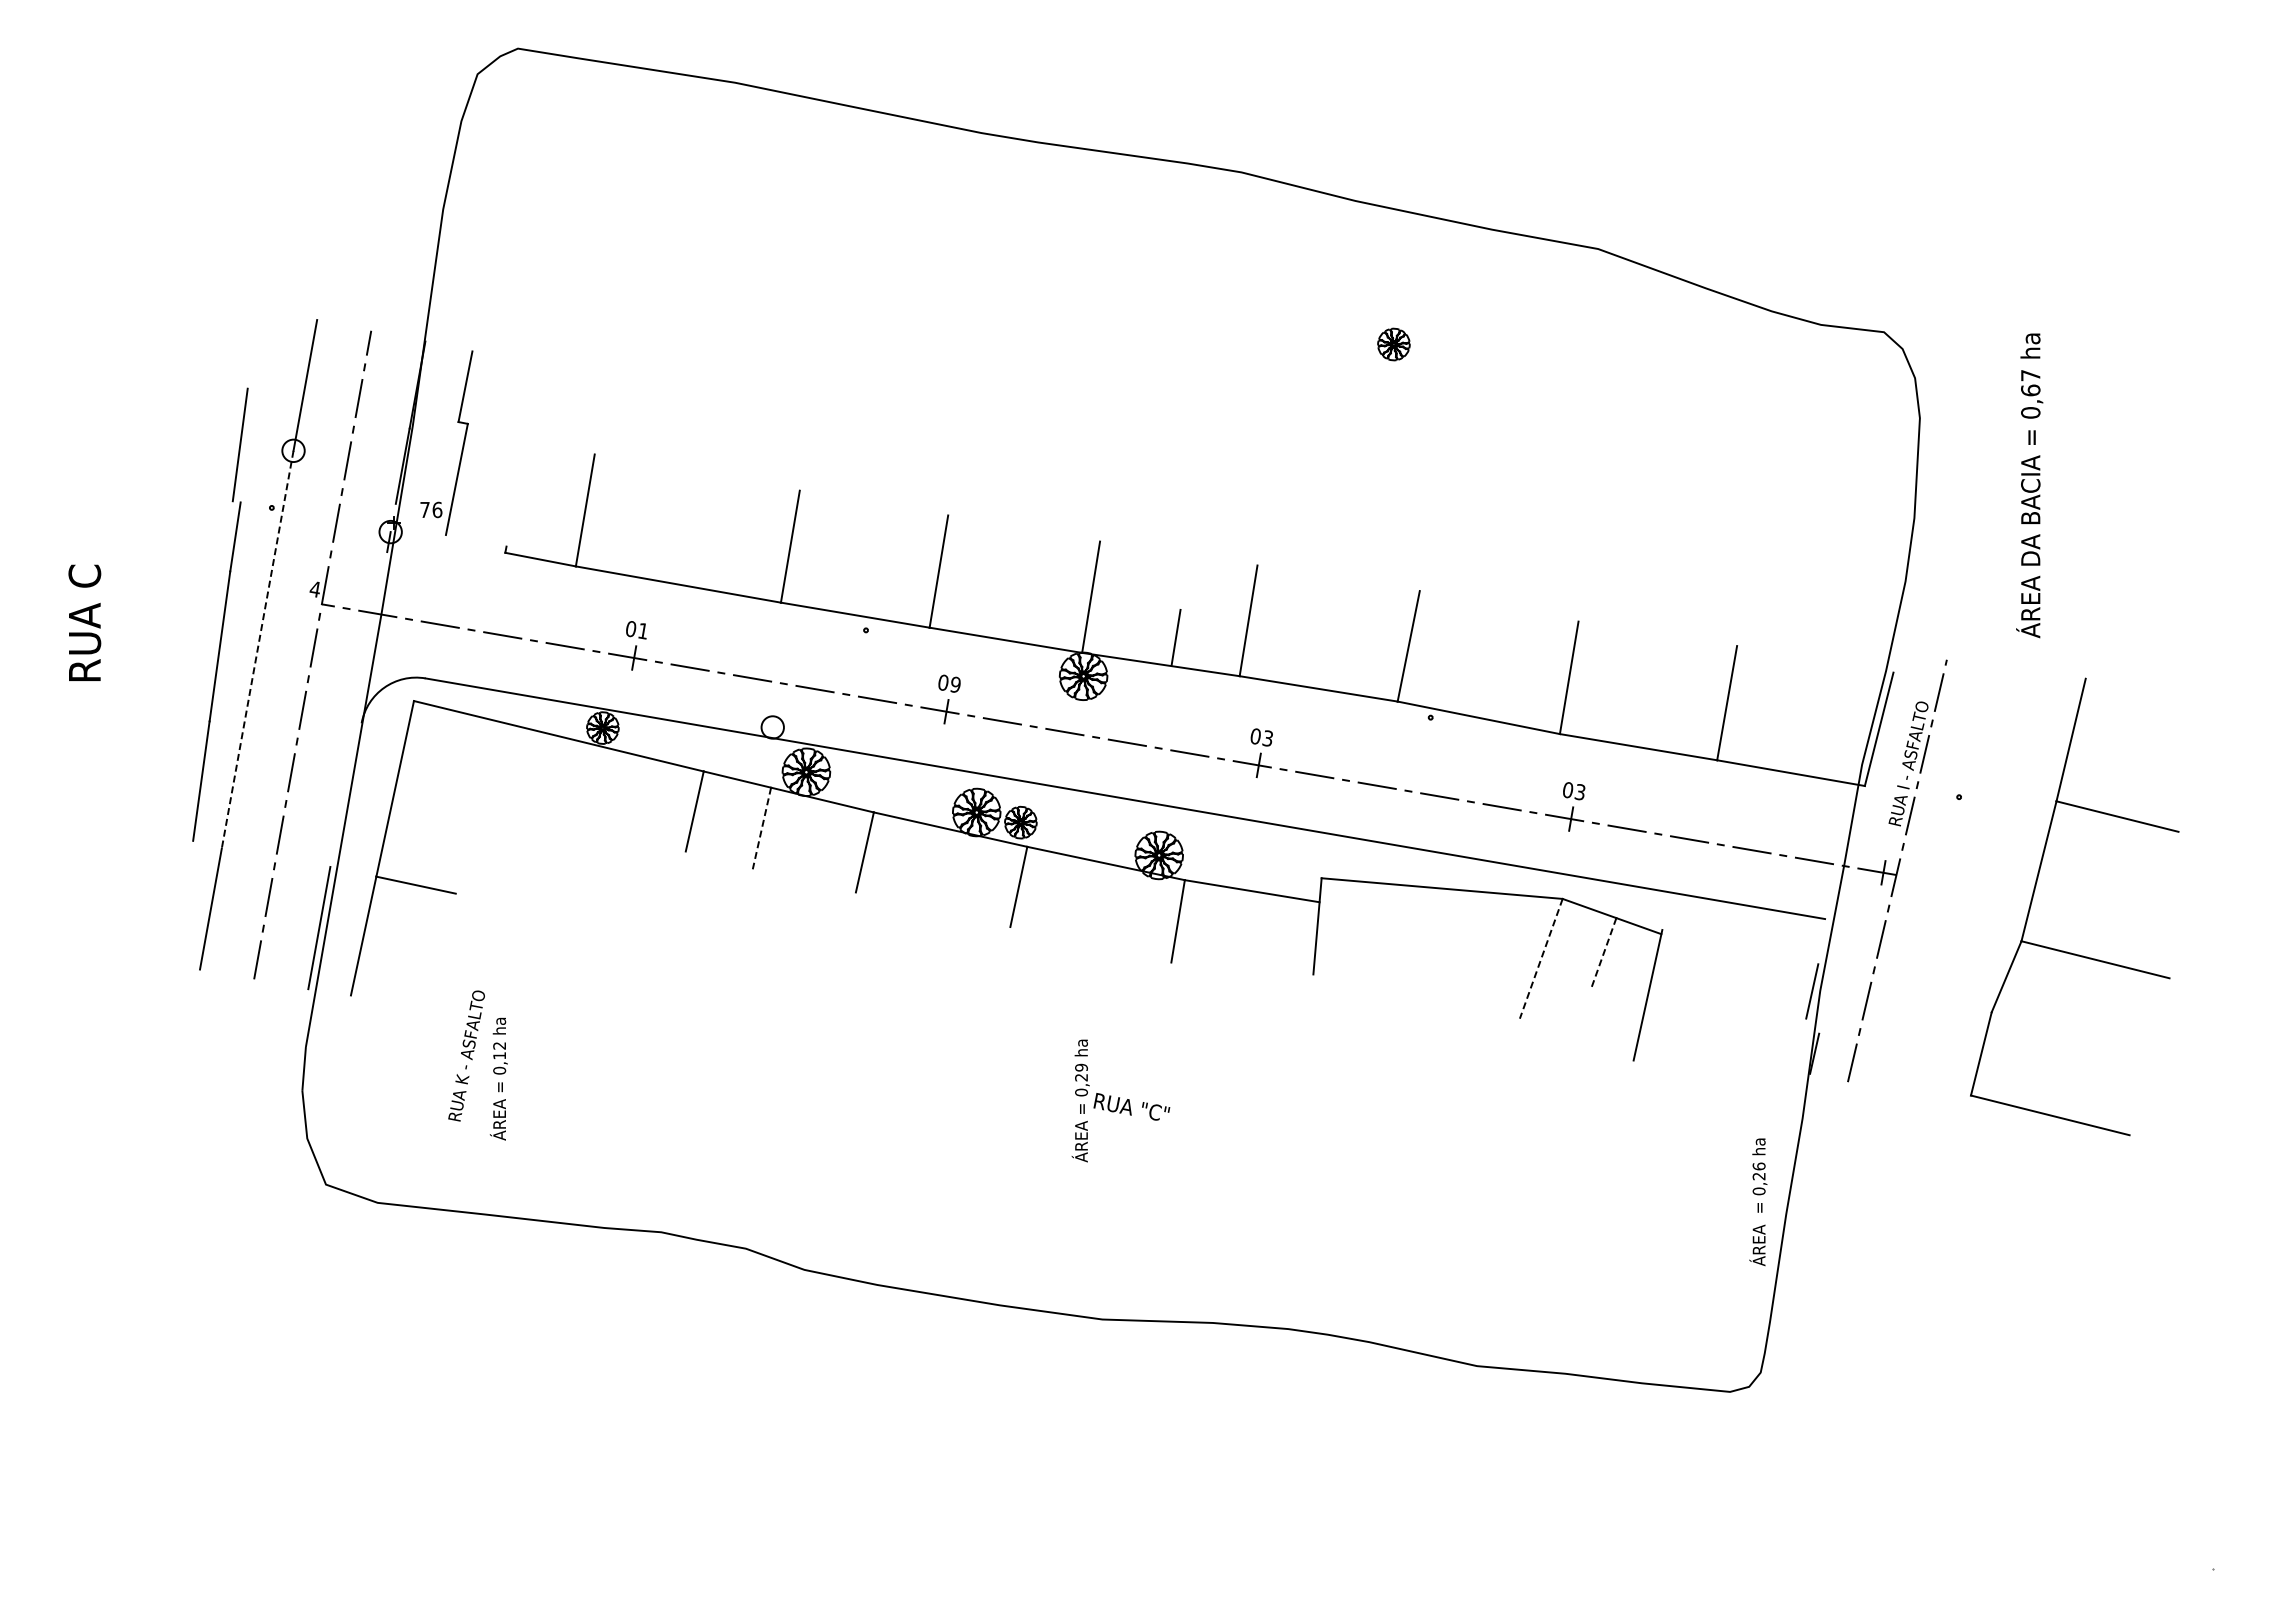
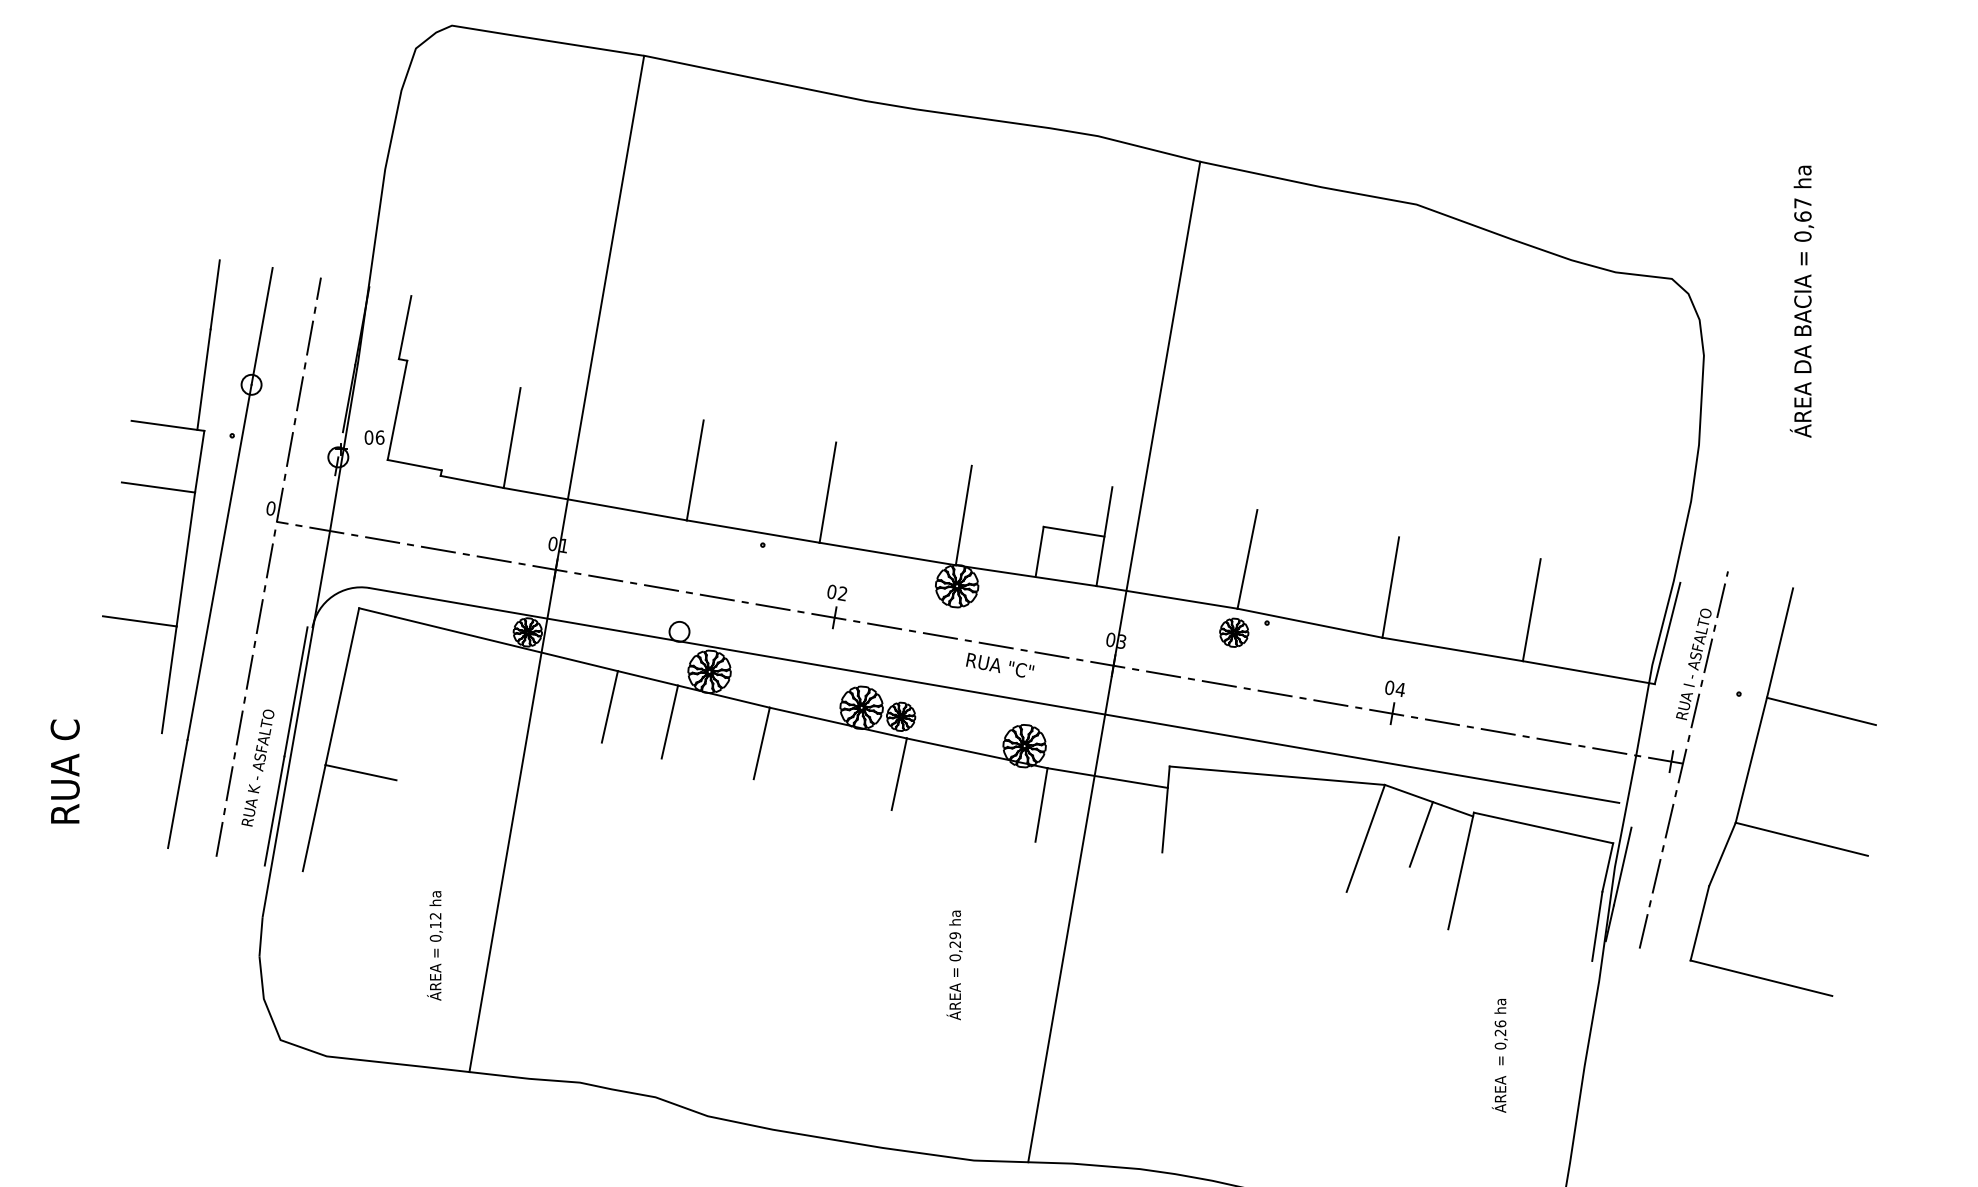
part: (1393, 344) -> (1233, 632), moved
line: (252, 349) -> (214, 294), added
text: (2029, 485) -> (1801, 301), moved
line: (199, 496) -> (167, 425), added
text: (424, 509) -> (368, 437), 76 -> 06
line: (475, 540) -> (414, 464), added
line: (189, 565) -> (158, 487), added
text: (314, 589) -> (270, 508), 4 -> 0
line: (1214, 614) -> (1074, 530), added
text: (84, 622) -> (64, 771), moved
line: (257, 650) -> (219, 563), dashed -> solid
line: (635, 651) -> (556, 564), added
text: (954, 684) -> (841, 593), 09 -> 02
line: (168, 715) -> (139, 621), added
line: (1259, 761) -> (1114, 662), added
text: (1579, 792) -> (1399, 689), 03 -> 04
line: (343, 794) -> (296, 691), added
line: (761, 828) -> (669, 722), dashed -> solid
part: (2034, 894) -> (1747, 781), moved
line: (1740, 947) -> (1543, 828), added
line: (1603, 954) -> (1421, 834), dashed -> solid
line: (1541, 958) -> (1366, 838), dashed -> solid
line: (1828, 989) -> (1622, 865), added
text: (466, 1055) -> (257, 767), moved
line: (1800, 1057) -> (1597, 926), added
text: (1131, 1106) -> (999, 664), moved
text: (1758, 1202) -> (1499, 1056), moved

